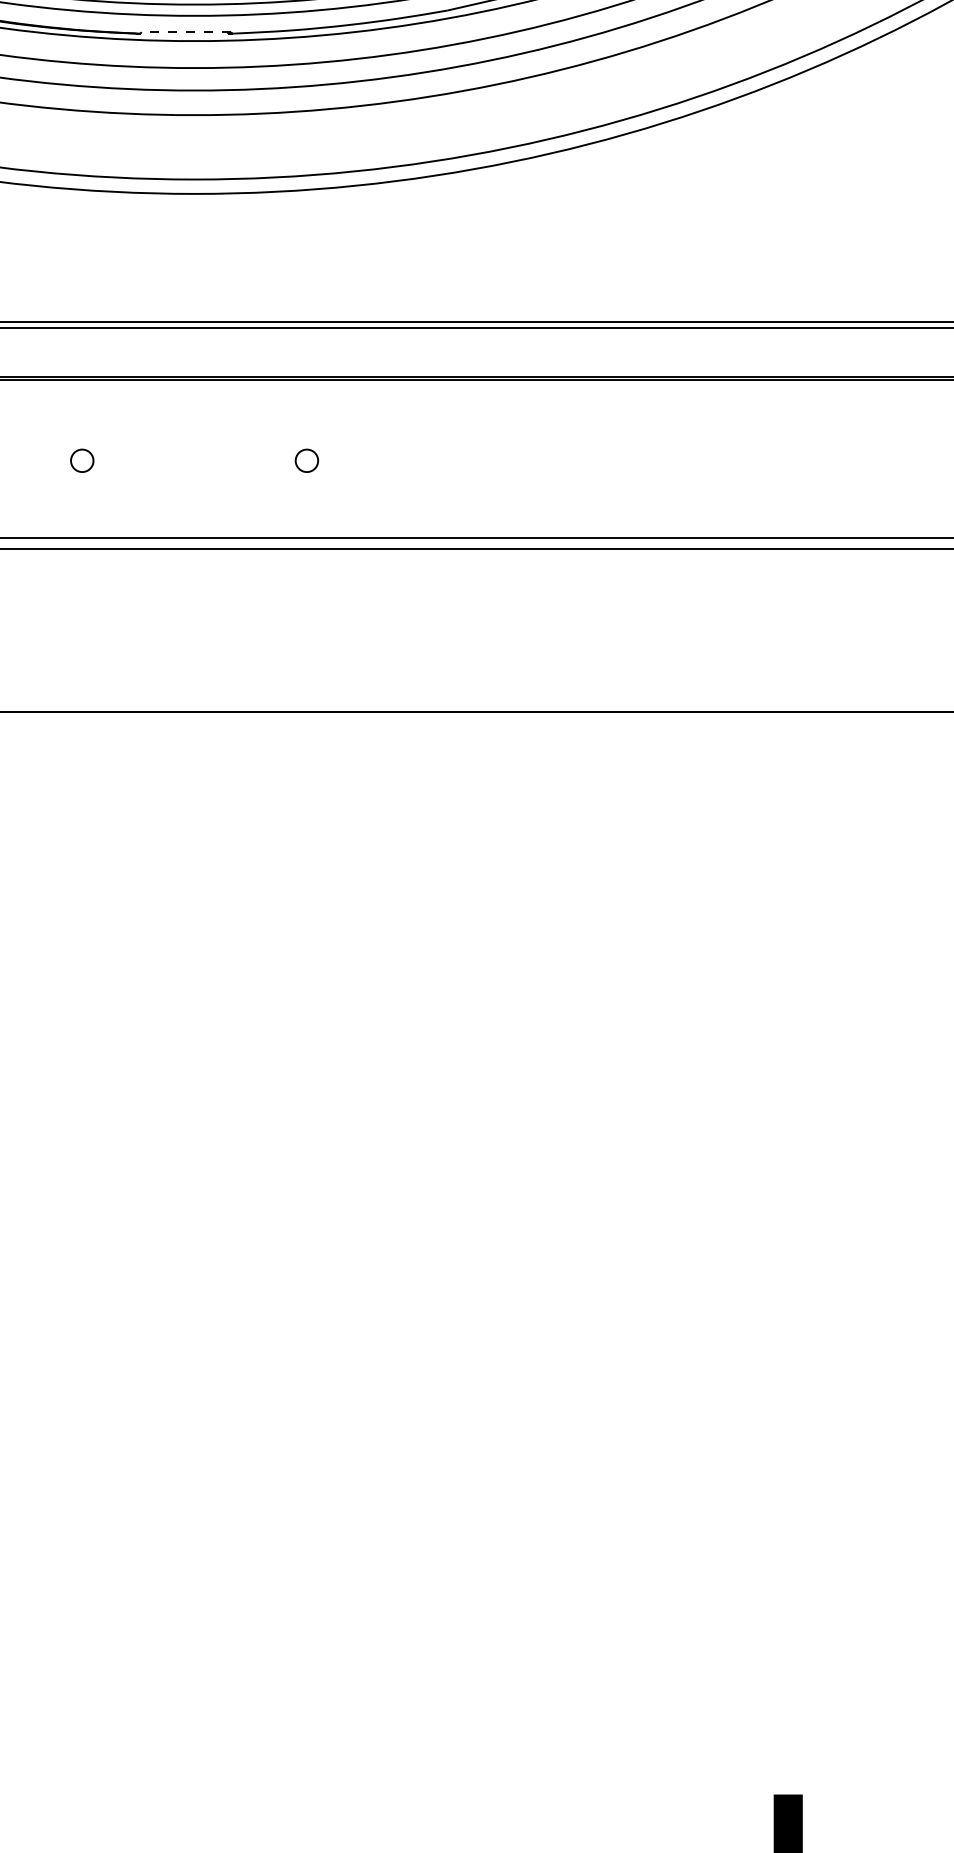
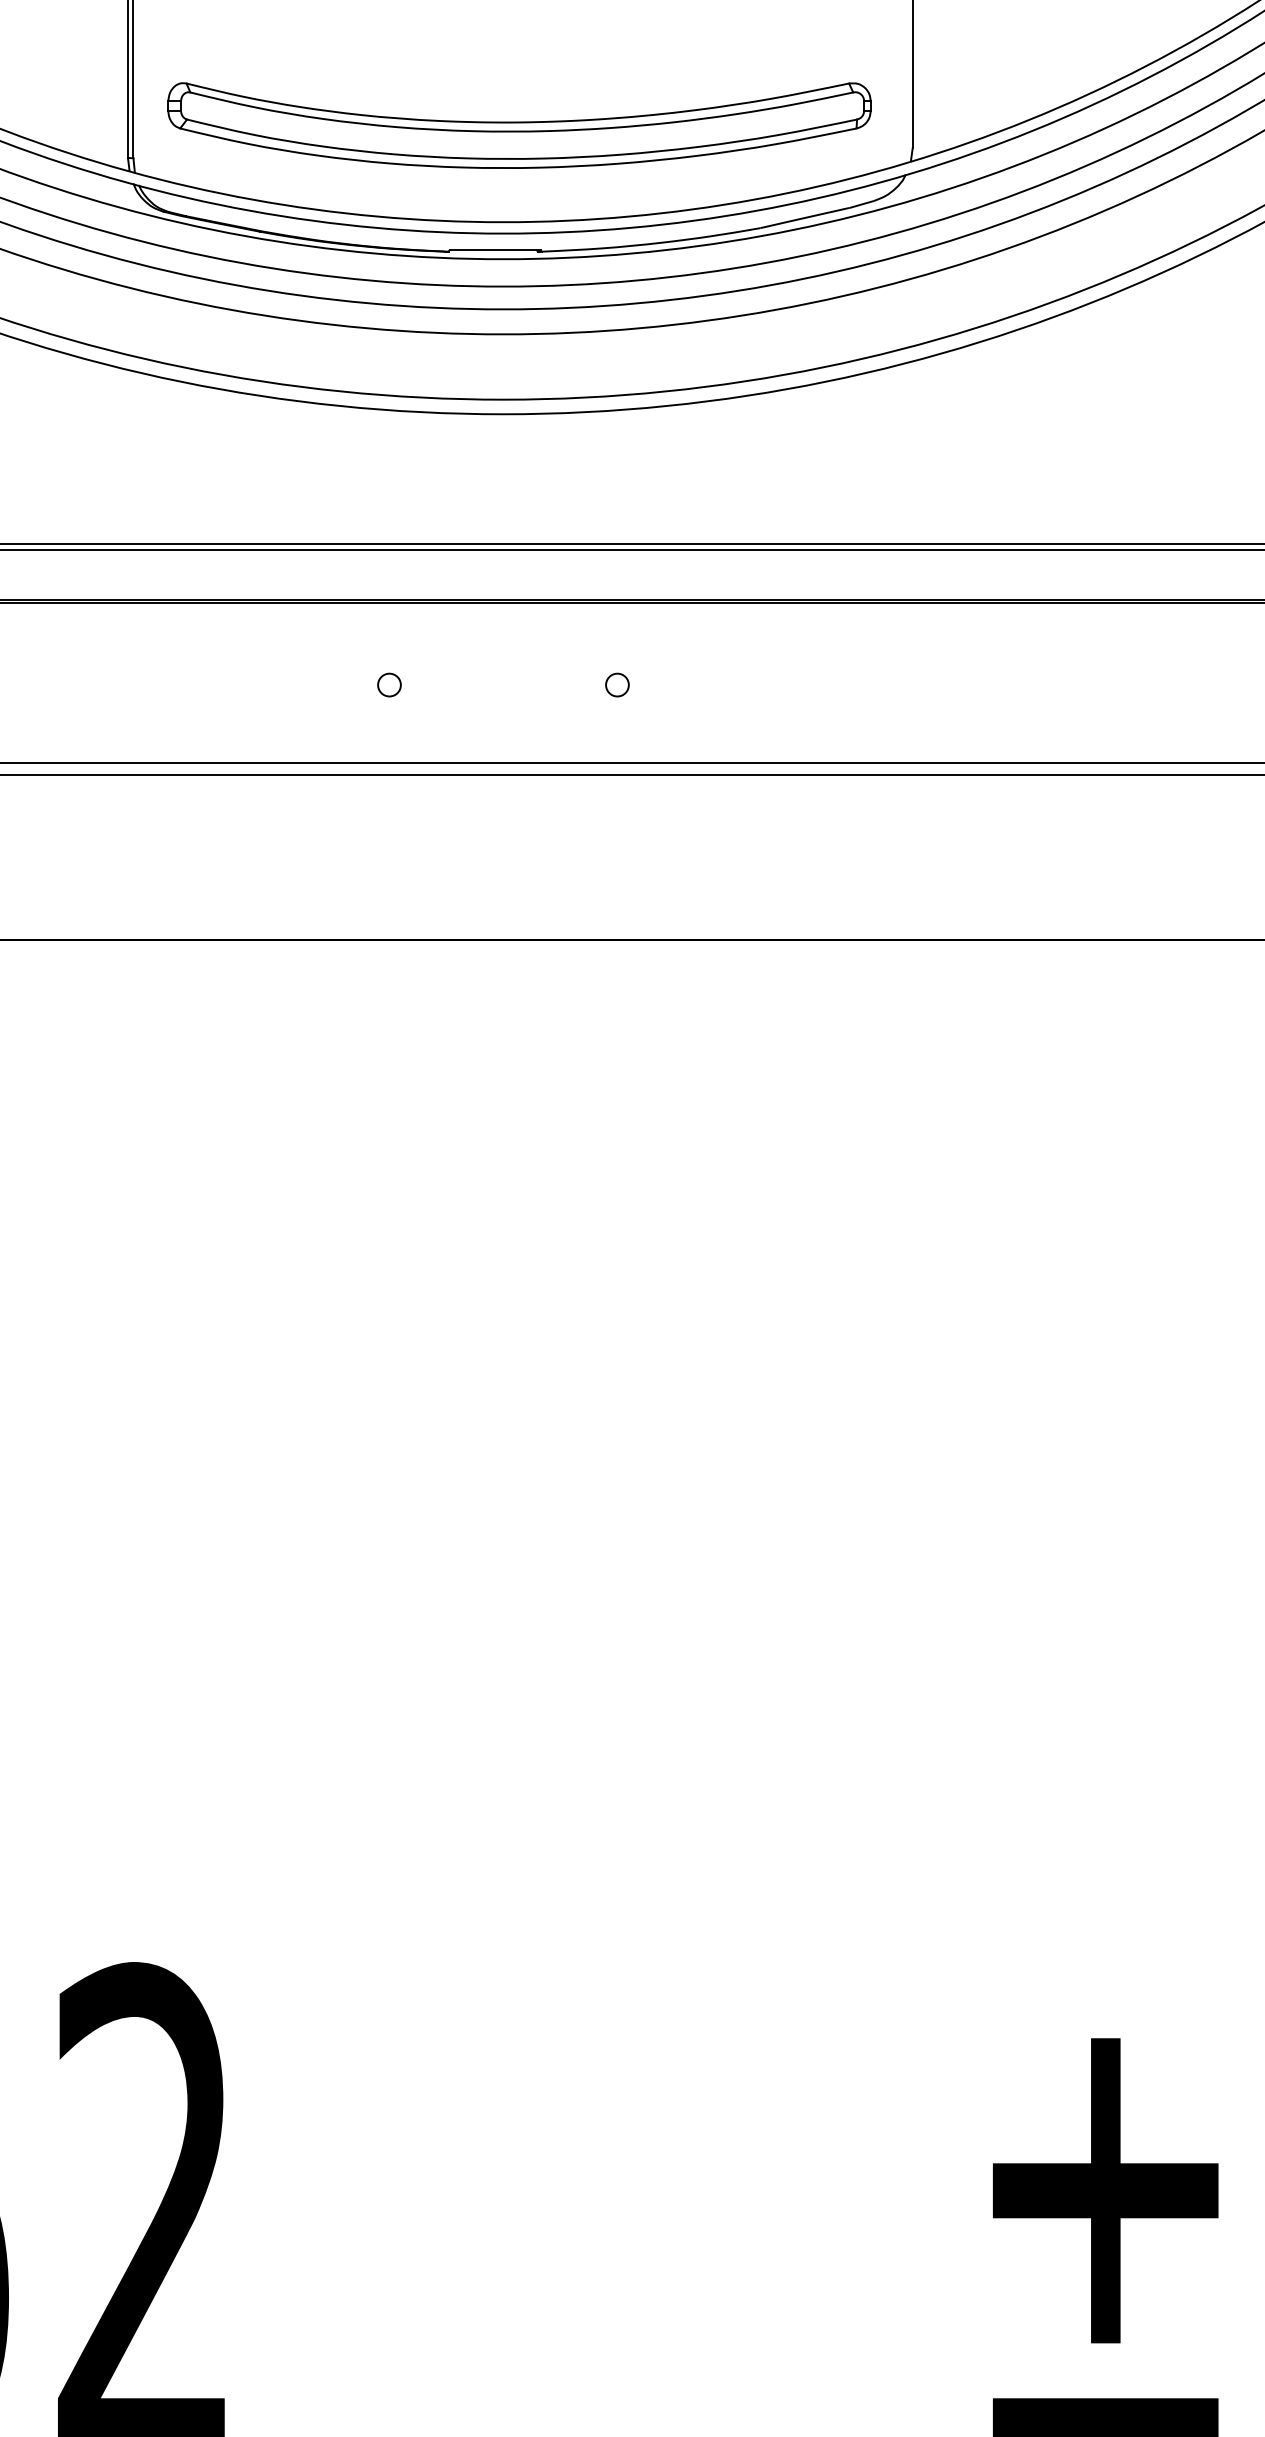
line: (185, 32) -> (494, 250), dashed -> solid

